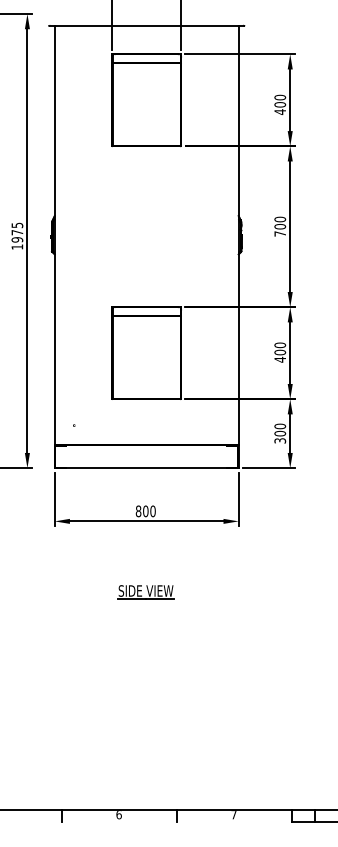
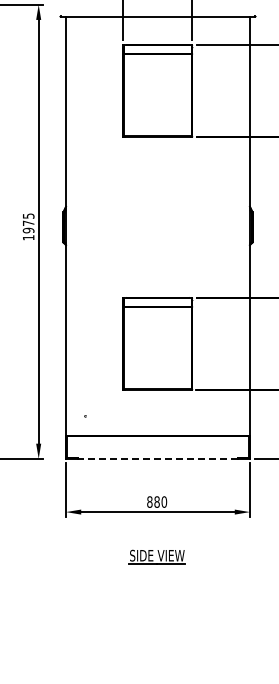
line: (146, 468) -> (157, 459), solid -> dashed
text: (145, 510) -> (156, 501), 800 -> 880
part: (145, 592) -> (156, 557), moved

